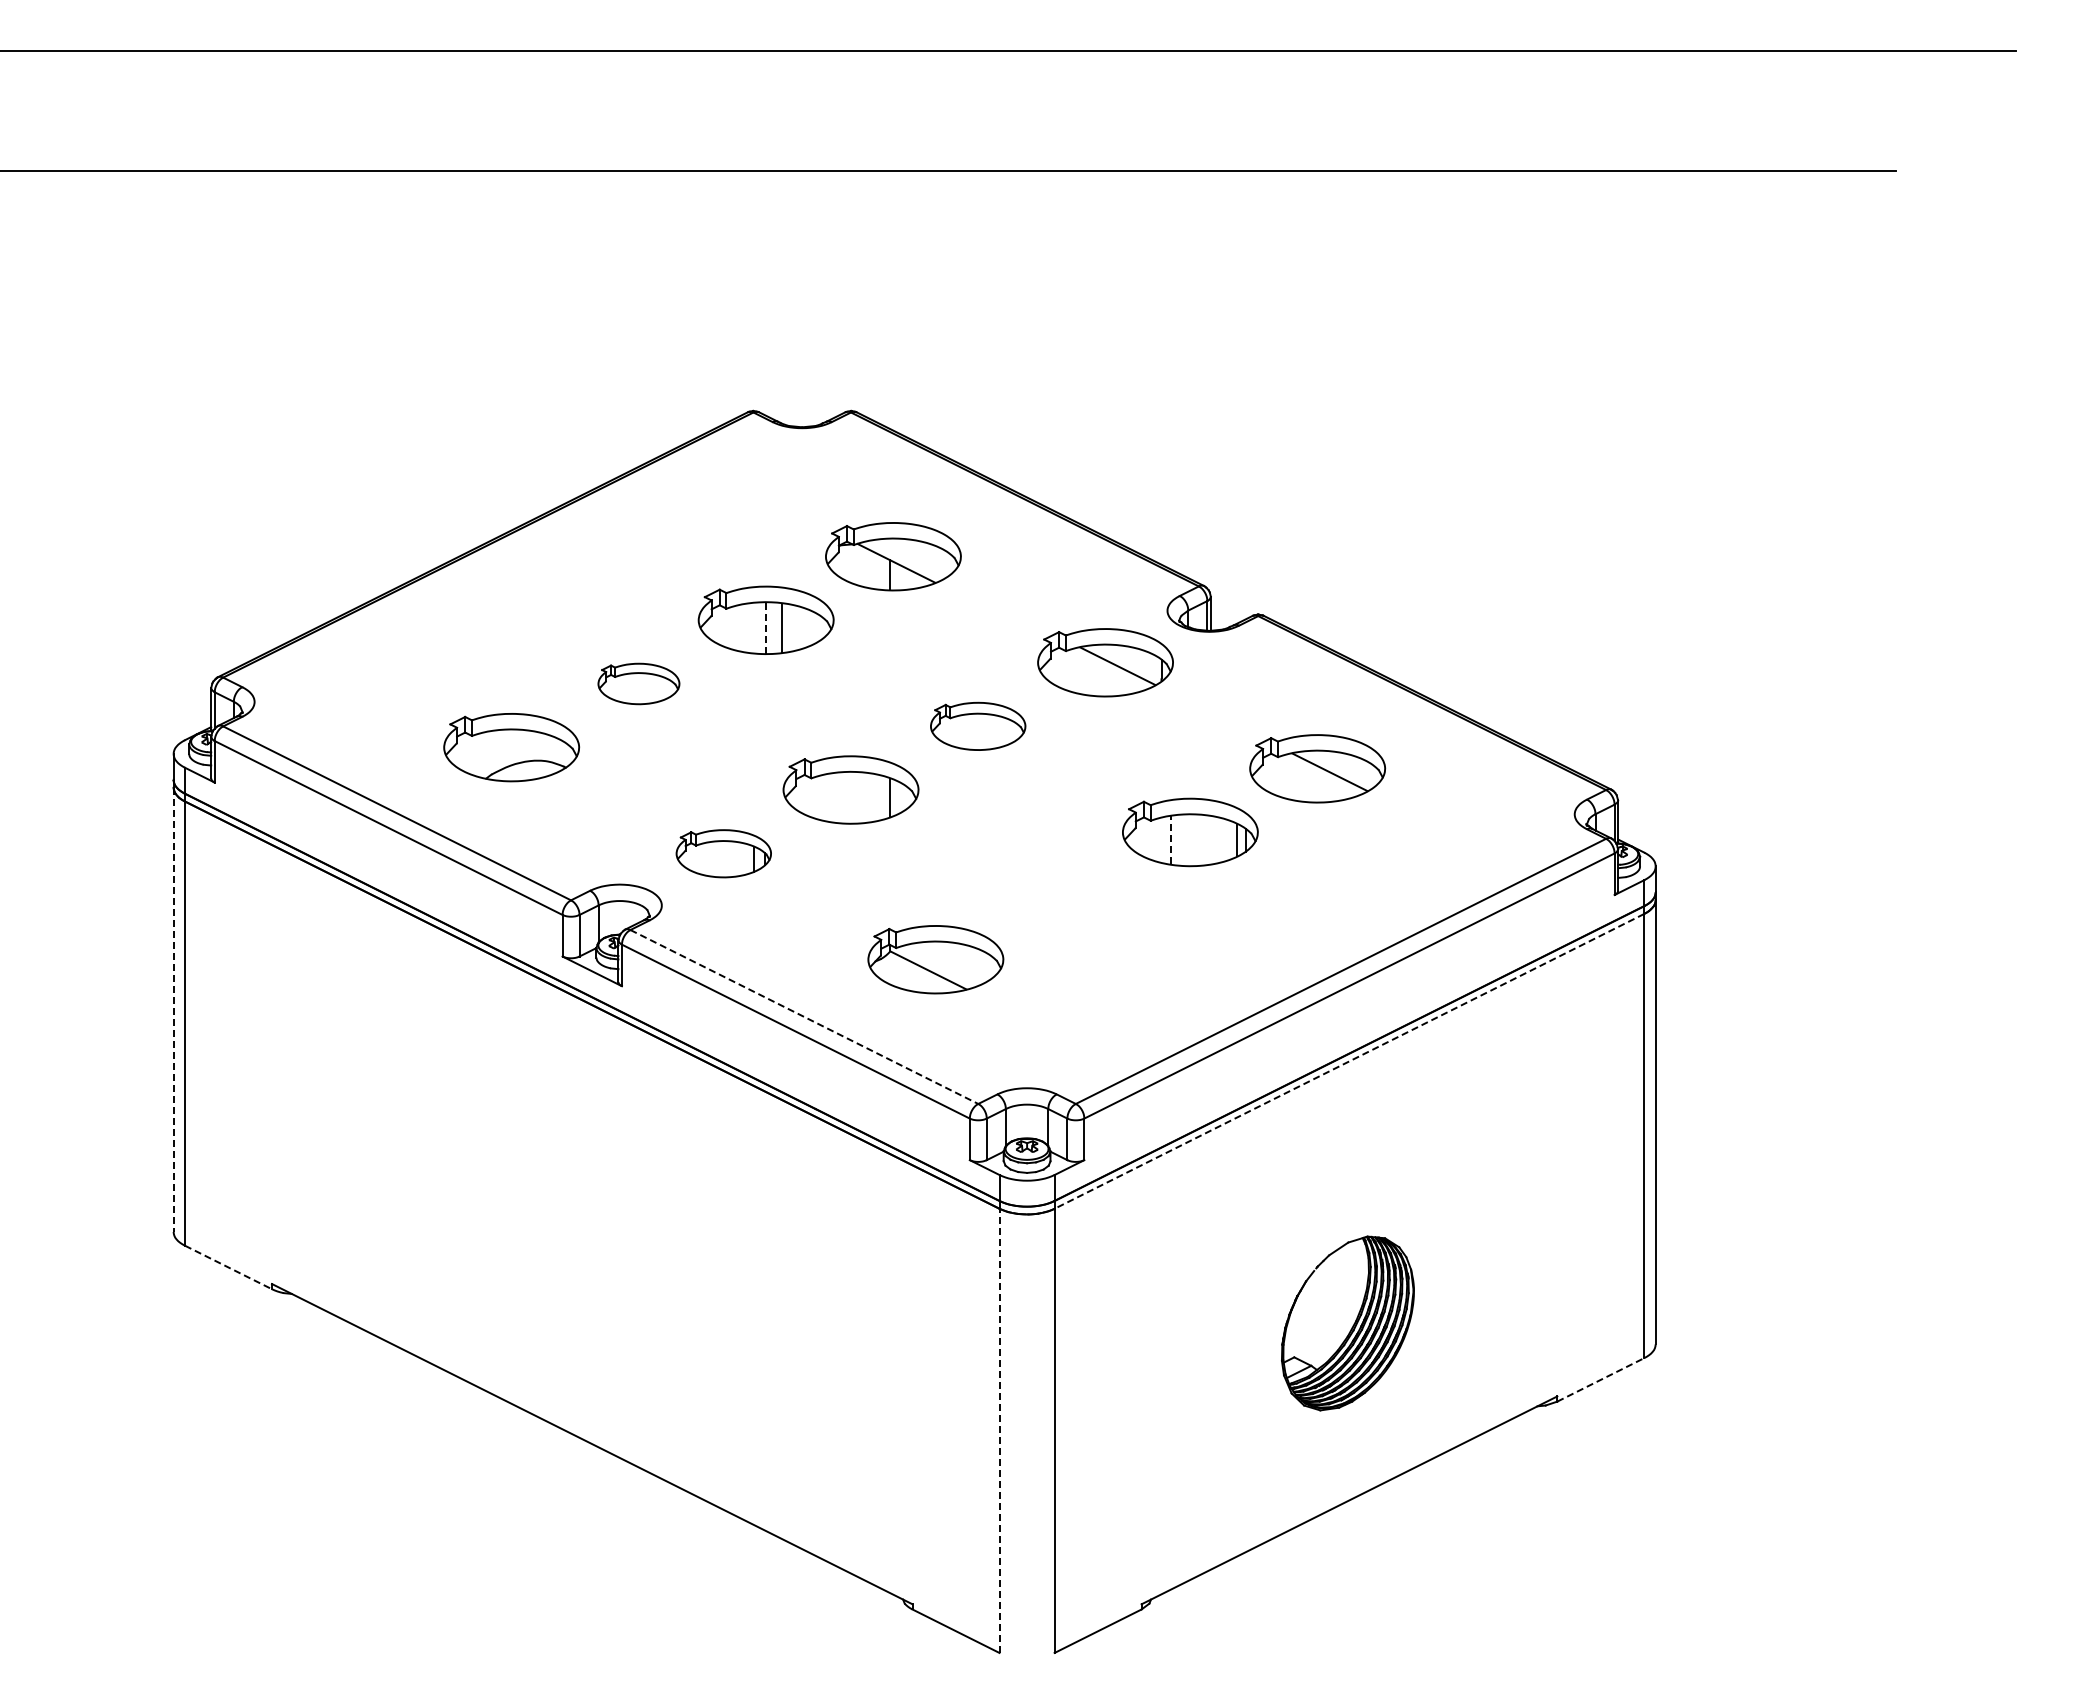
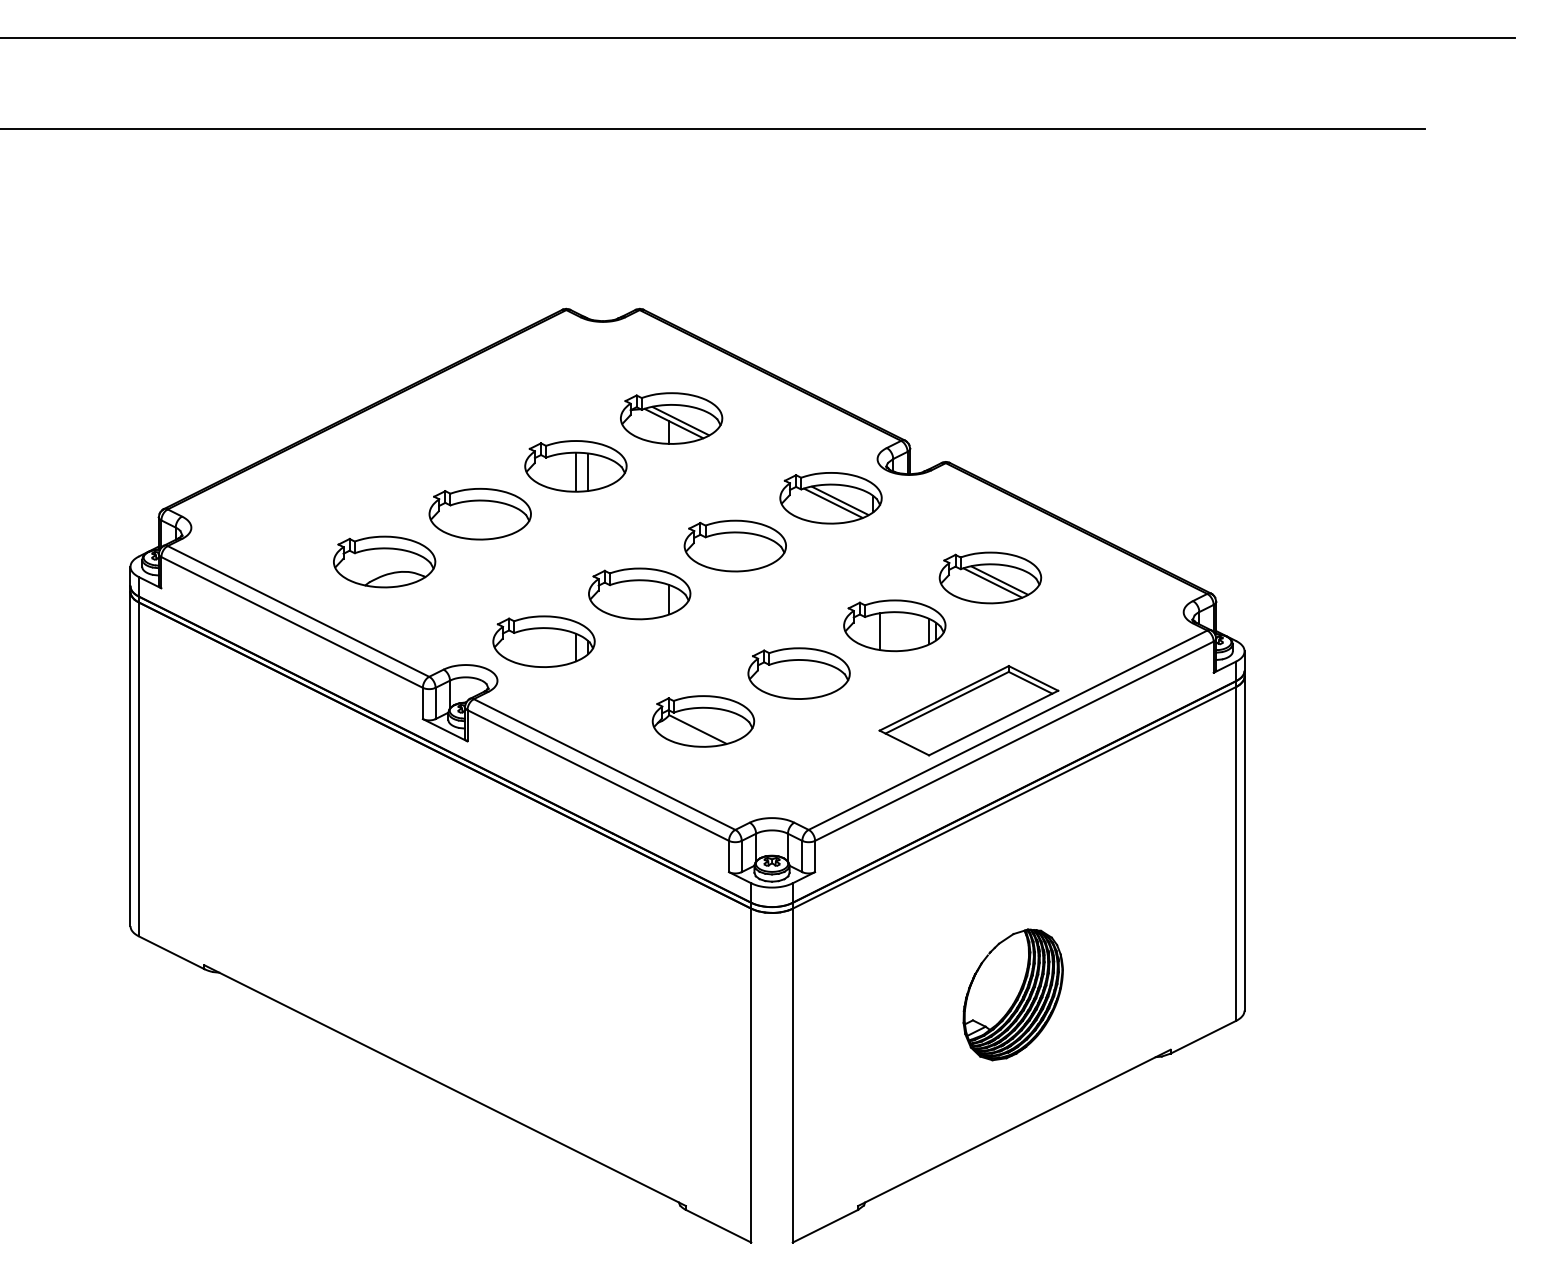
line: (905, 559) -> (680, 420), added
line: (766, 628) -> (576, 472), dashed -> solid
line: (1108, 669) -> (833, 503), added
part: (638, 683) -> (479, 513), size x1.67
part: (977, 726) -> (734, 546), size x1.43
line: (1320, 775) -> (992, 582), added
line: (1171, 839) -> (880, 631), dashed -> solid
part: (723, 853) -> (543, 641), size x1.43
part: (1062, 895) -> (798, 673), added
part: (1288, 945) -> (968, 710), added
line: (173, 1010) -> (130, 759), dashed -> solid
line: (804, 1017) -> (604, 764), dashed -> solid
line: (1349, 1061) -> (1014, 797), dashed -> solid
line: (228, 1267) -> (171, 952), dashed -> solid
line: (1600, 1379) -> (1203, 1037), dashed -> solid
line: (999, 1430) -> (751, 1075), dashed -> solid

